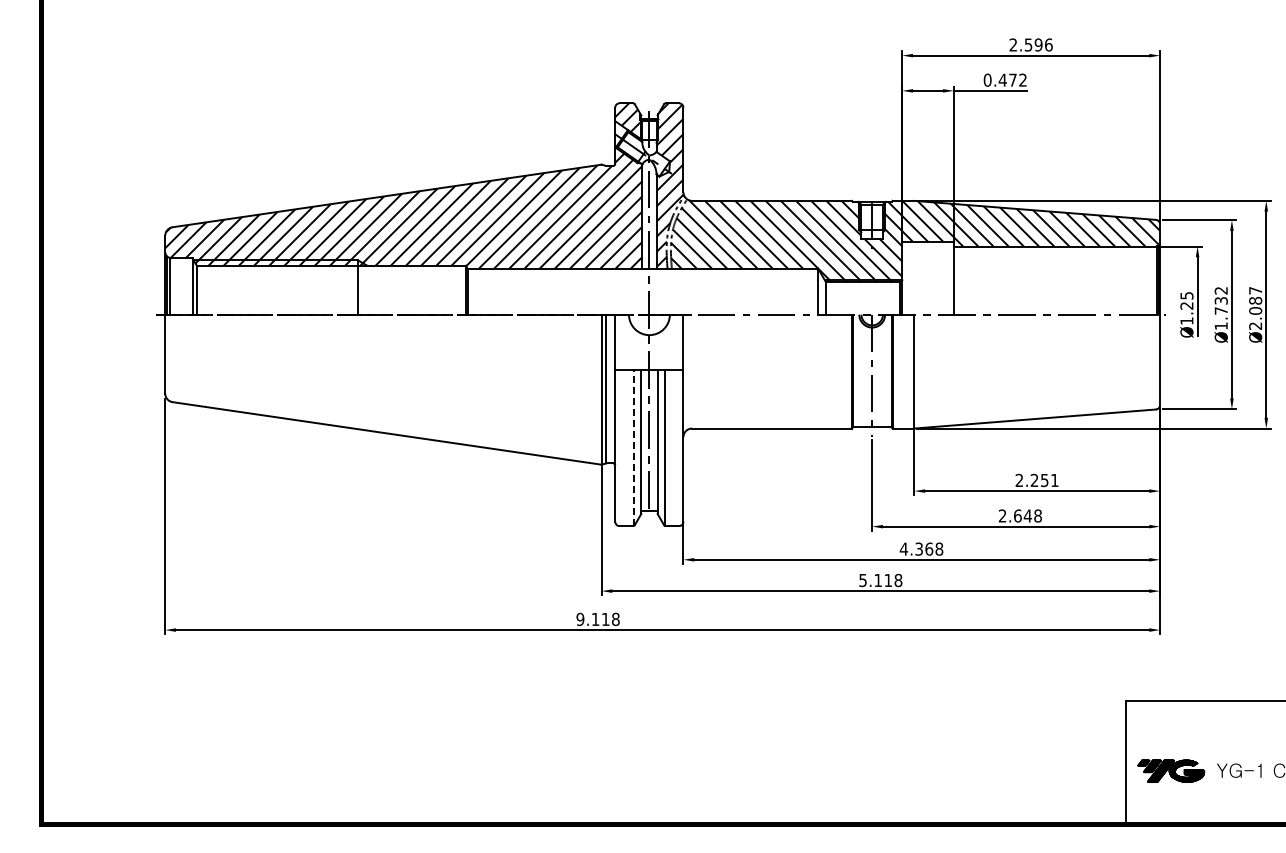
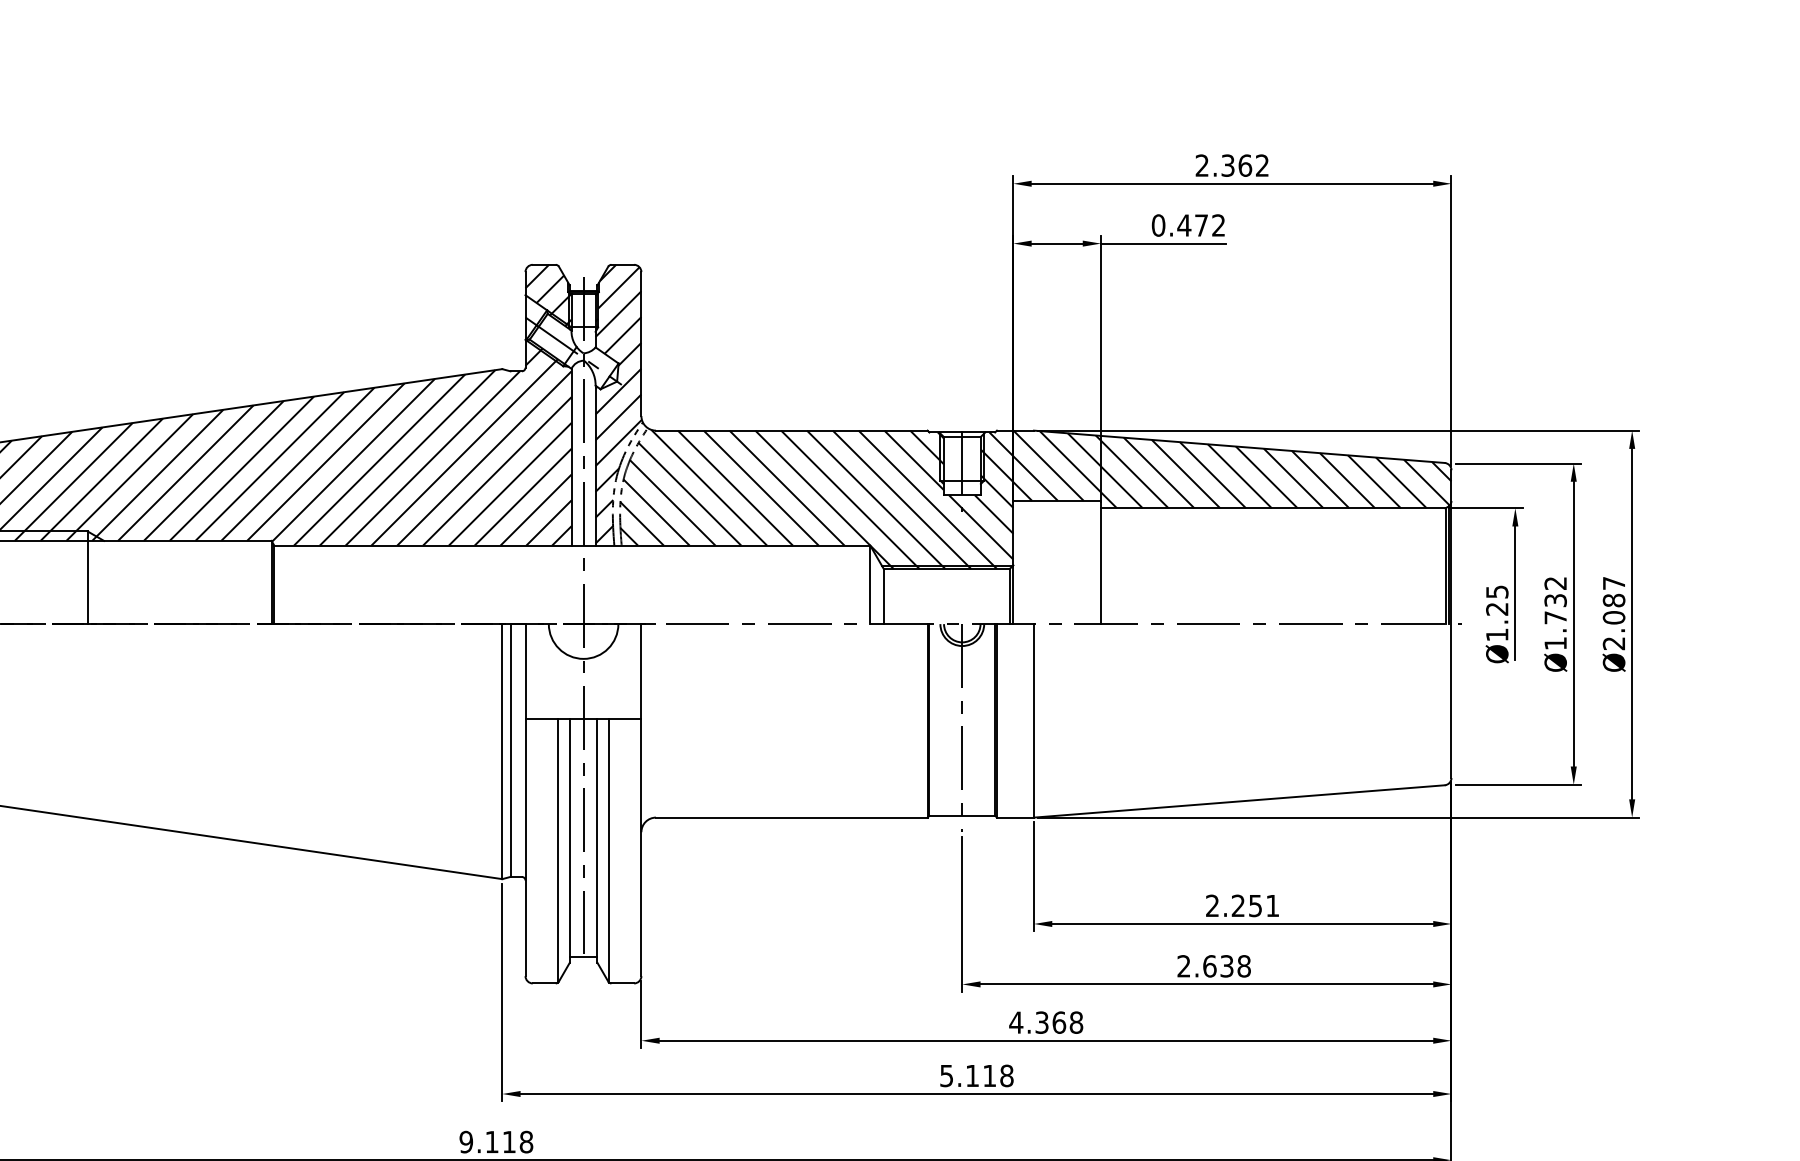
text: (1038, 44) -> (1244, 164), 2.596 -> 2.362
line: (634, 448) -> (558, 851), dashed -> solid
text: (1027, 515) -> (1226, 965), 2.648 -> 2.638

